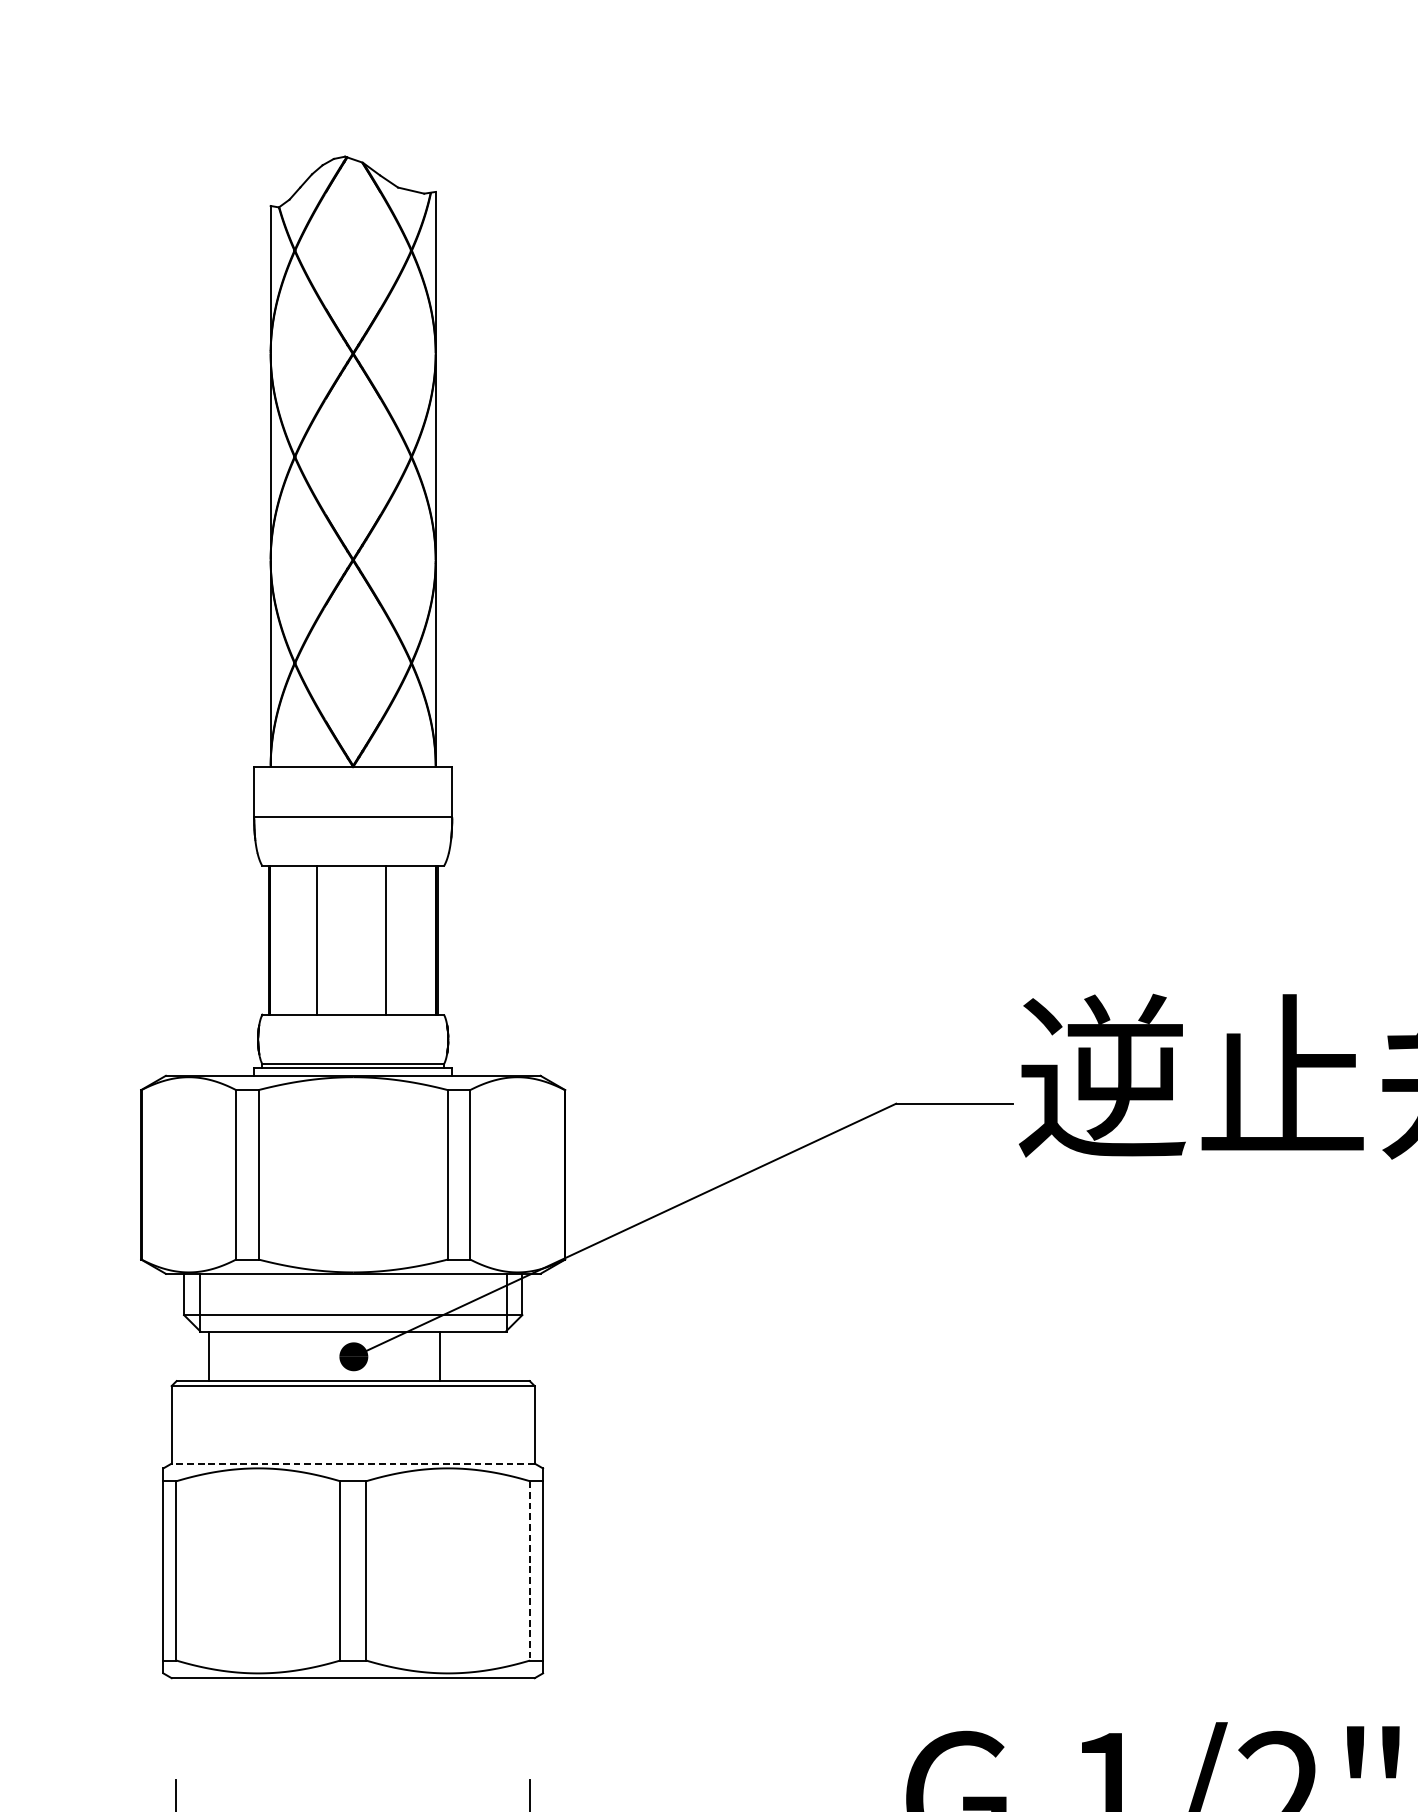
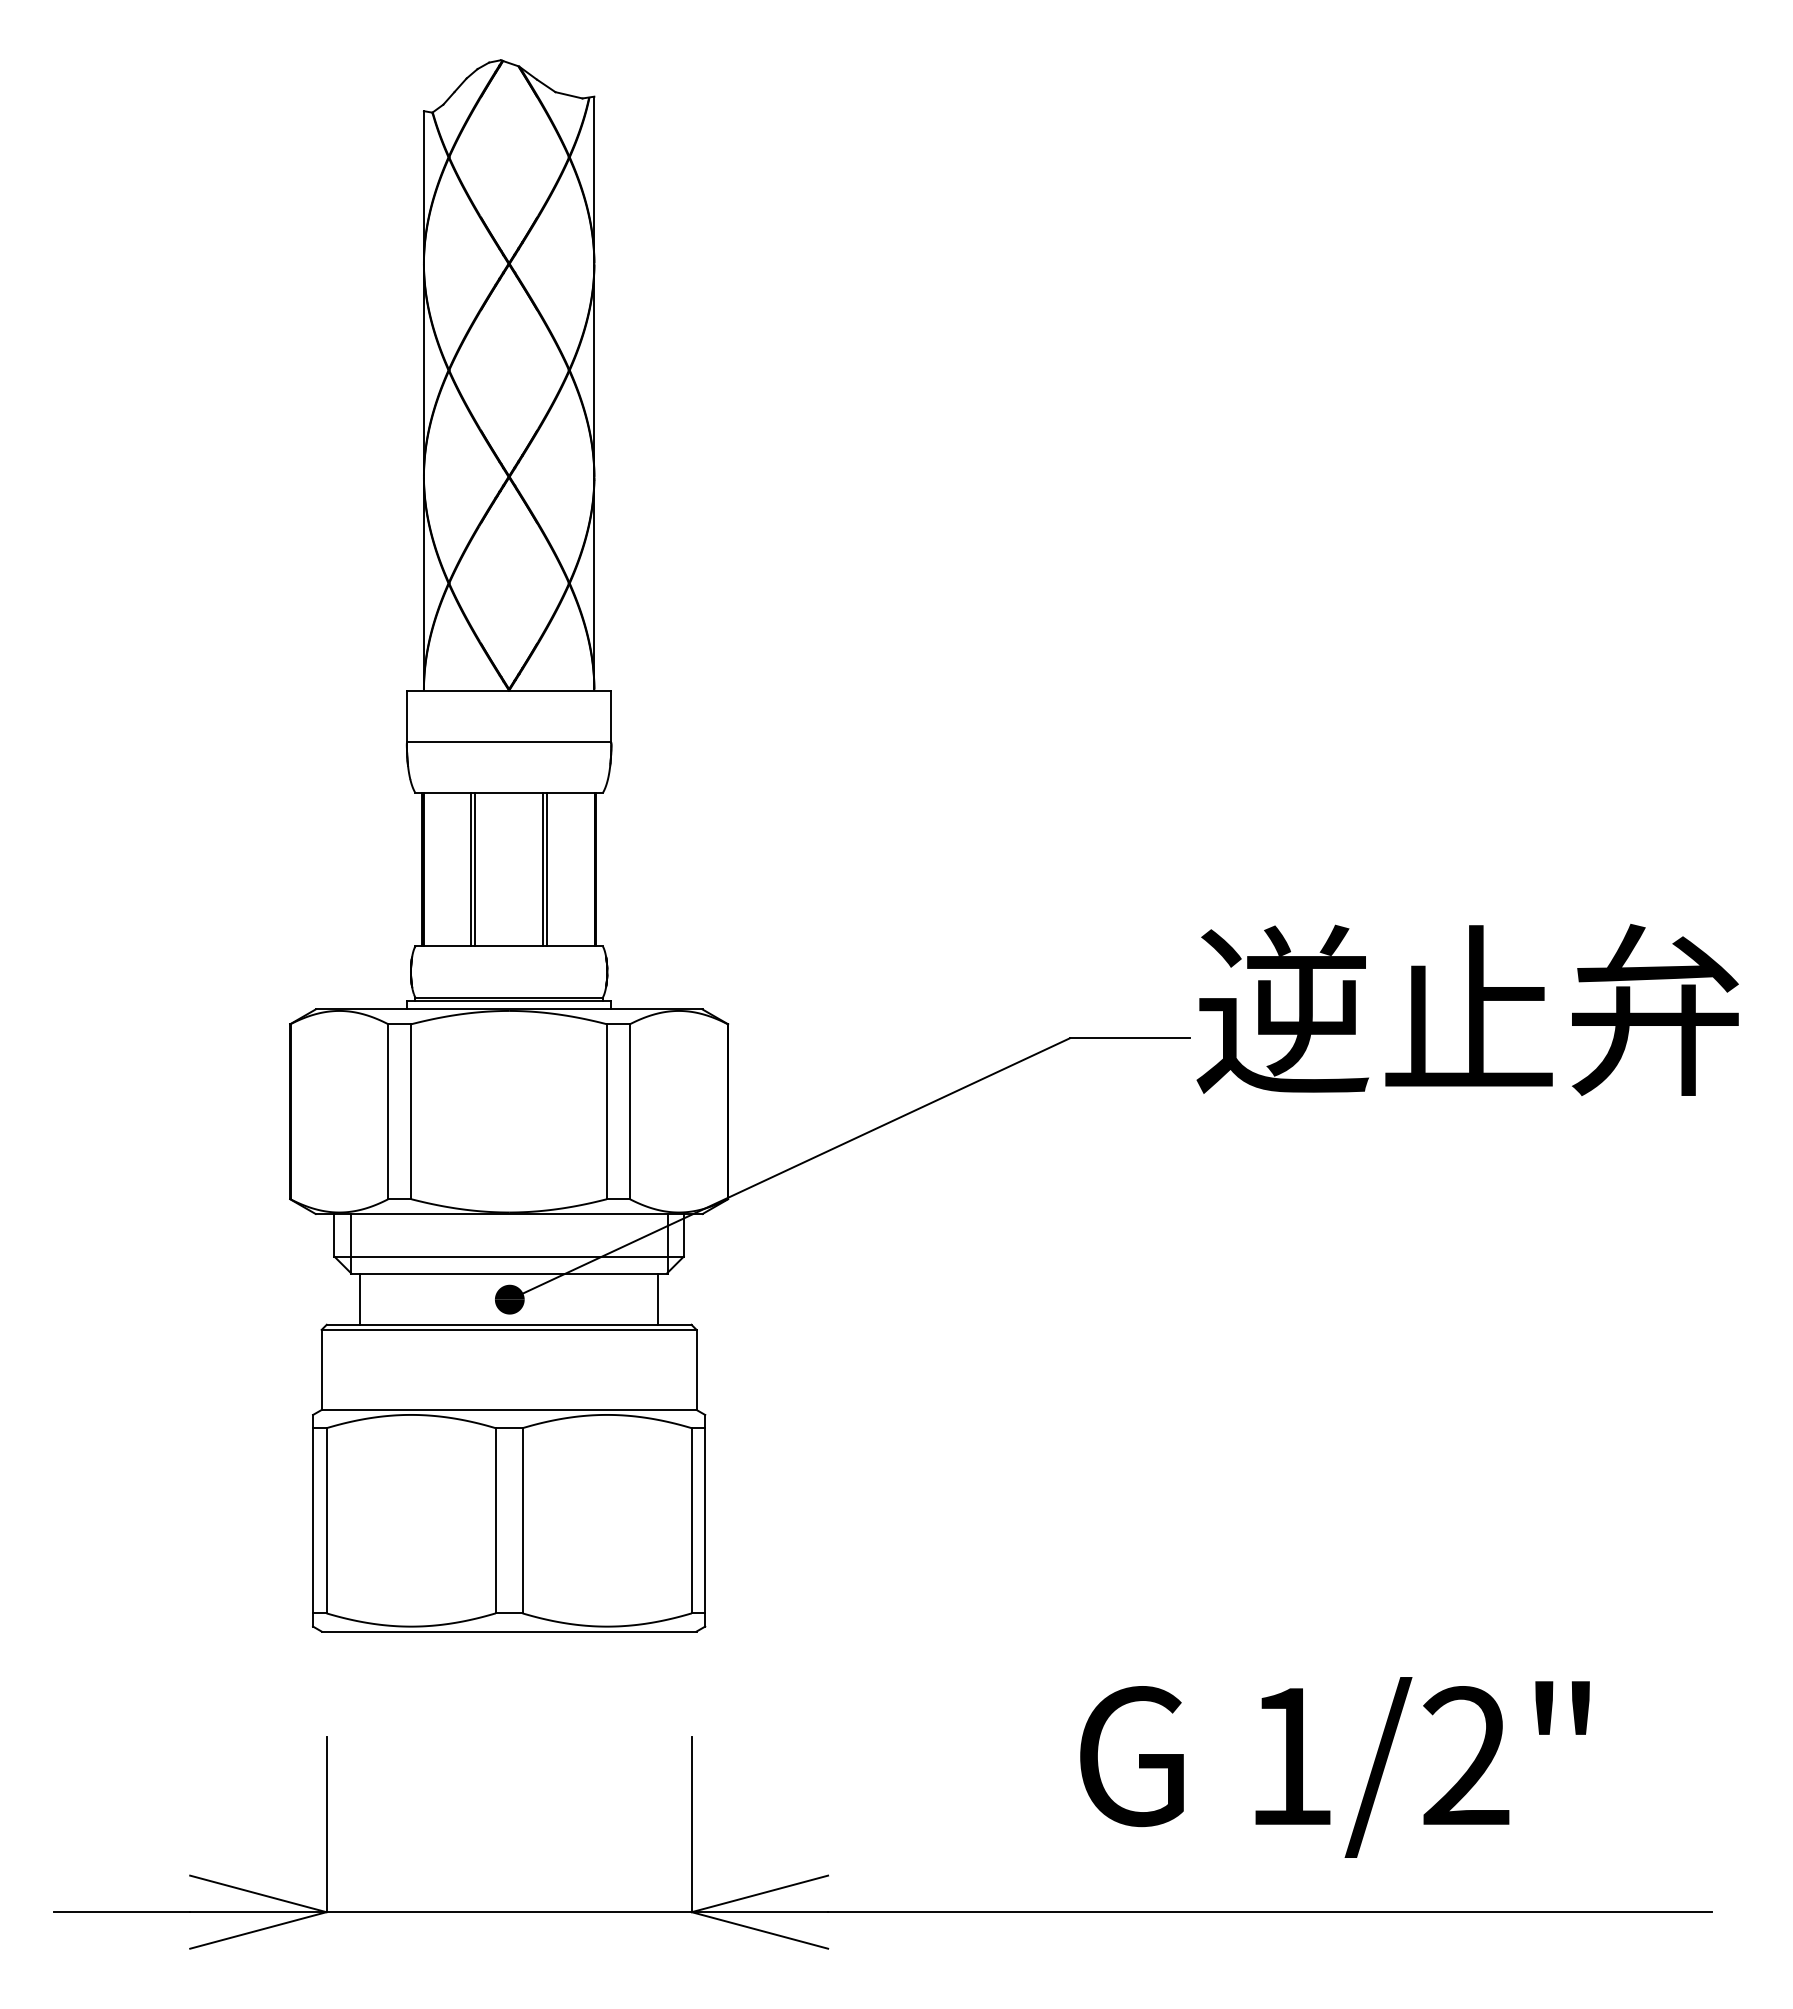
line: (320, 940) -> (475, 869), added
line: (389, 940) -> (546, 869), added
line: (440, 1355) -> (658, 1298), moved
line: (352, 1464) -> (508, 1410), dashed -> solid
line: (529, 1570) -> (691, 1520), dashed -> solid

